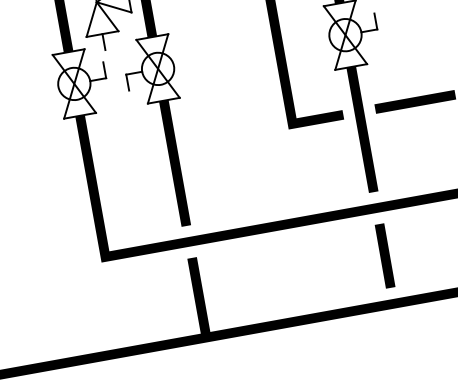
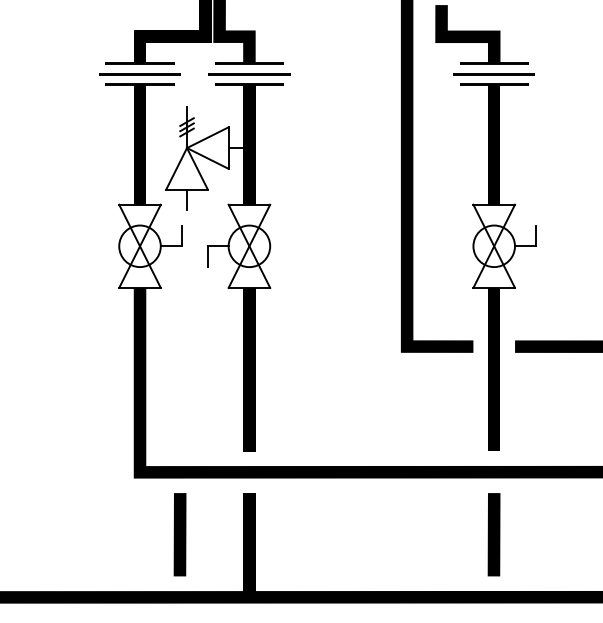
line: (144, 299) -> (179, 534), added

